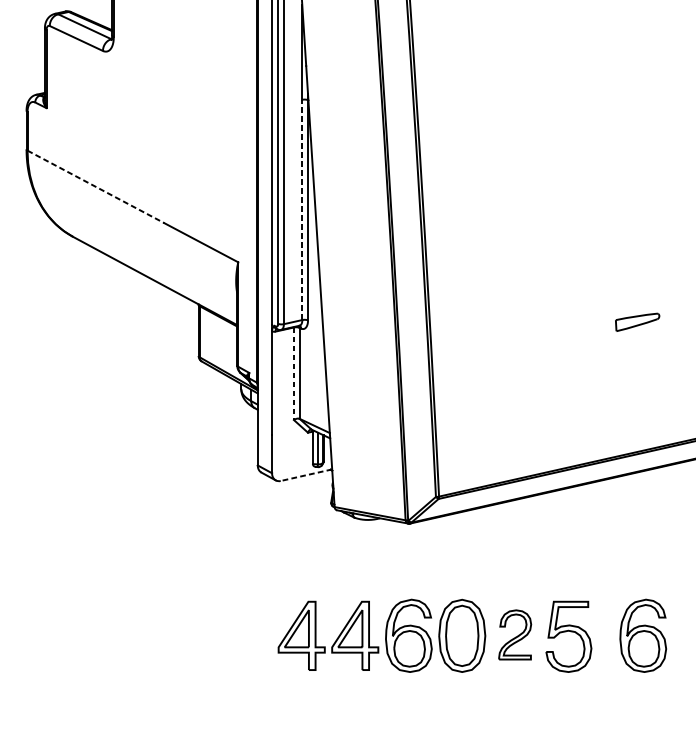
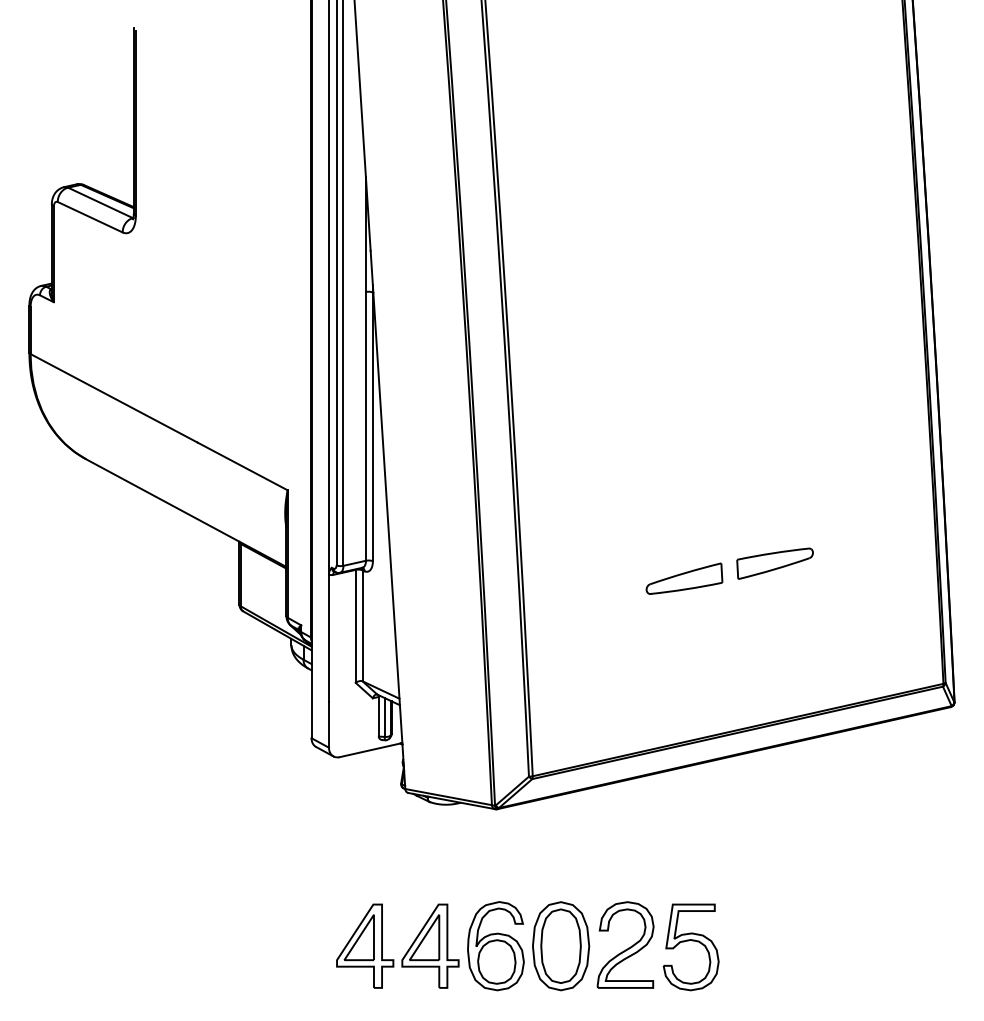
line: (96, 187) -> (114, 398), dashed -> solid
line: (301, 209) -> (365, 425), dashed -> solid
part: (637, 322) -> (774, 563), size x1.43
part: (563, 334) -> (684, 578), added
line: (293, 373) -> (355, 626), dashed -> solid
line: (306, 475) -> (370, 750), dashed -> solid
part: (515, 634) -> (625, 944), size x1.43
part: (642, 636) -> (781, 946), removed

